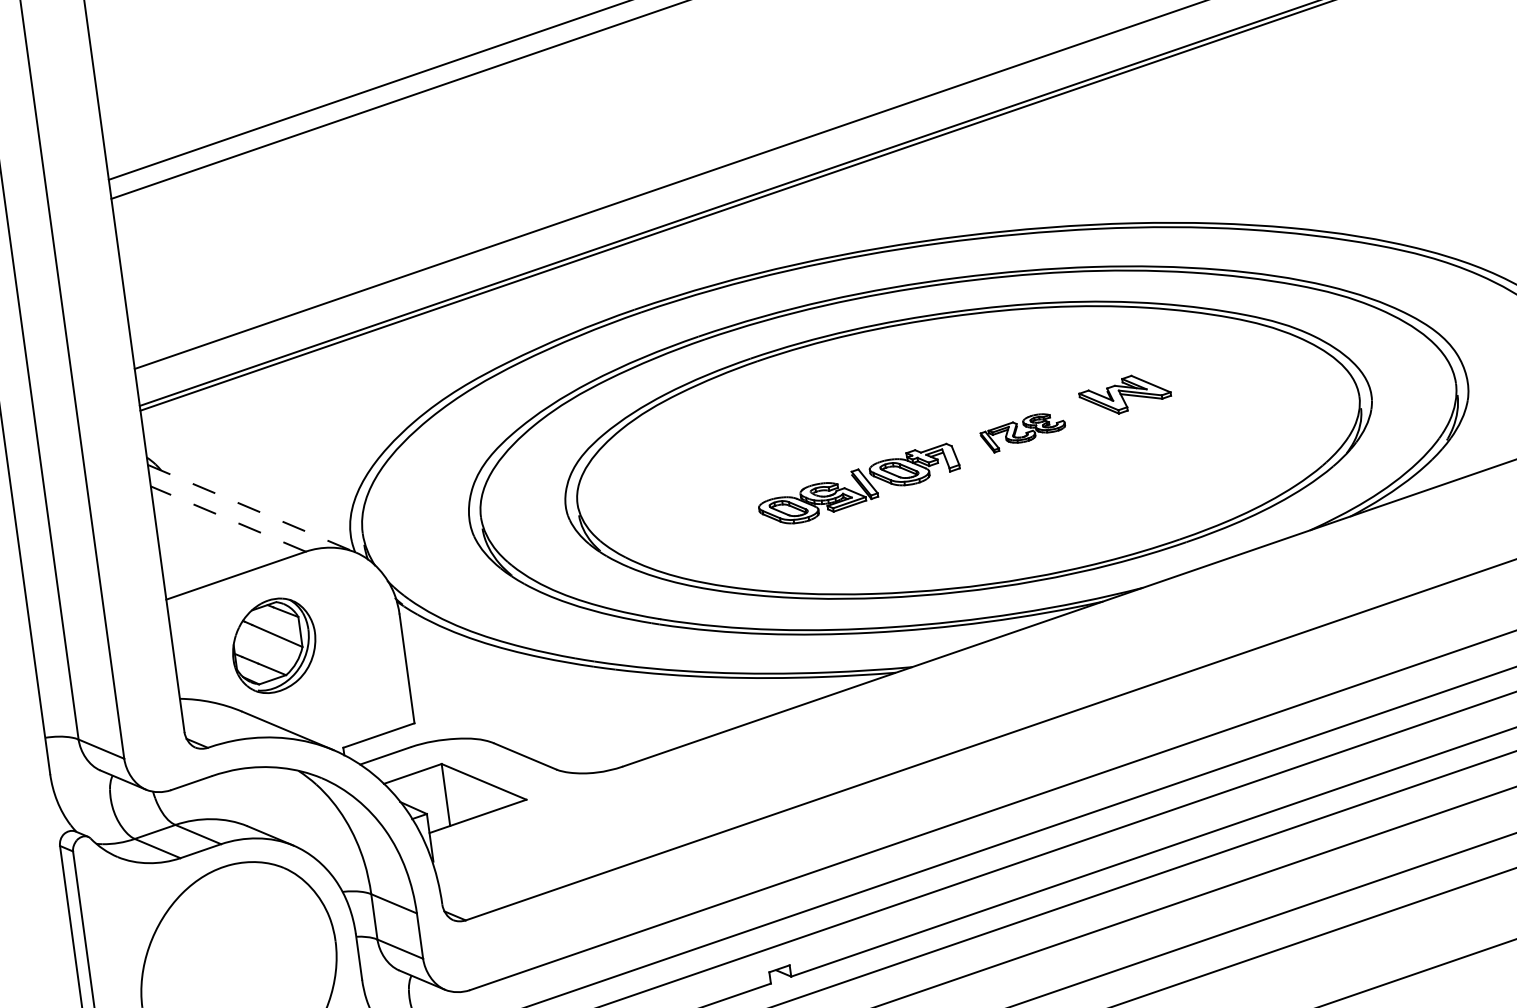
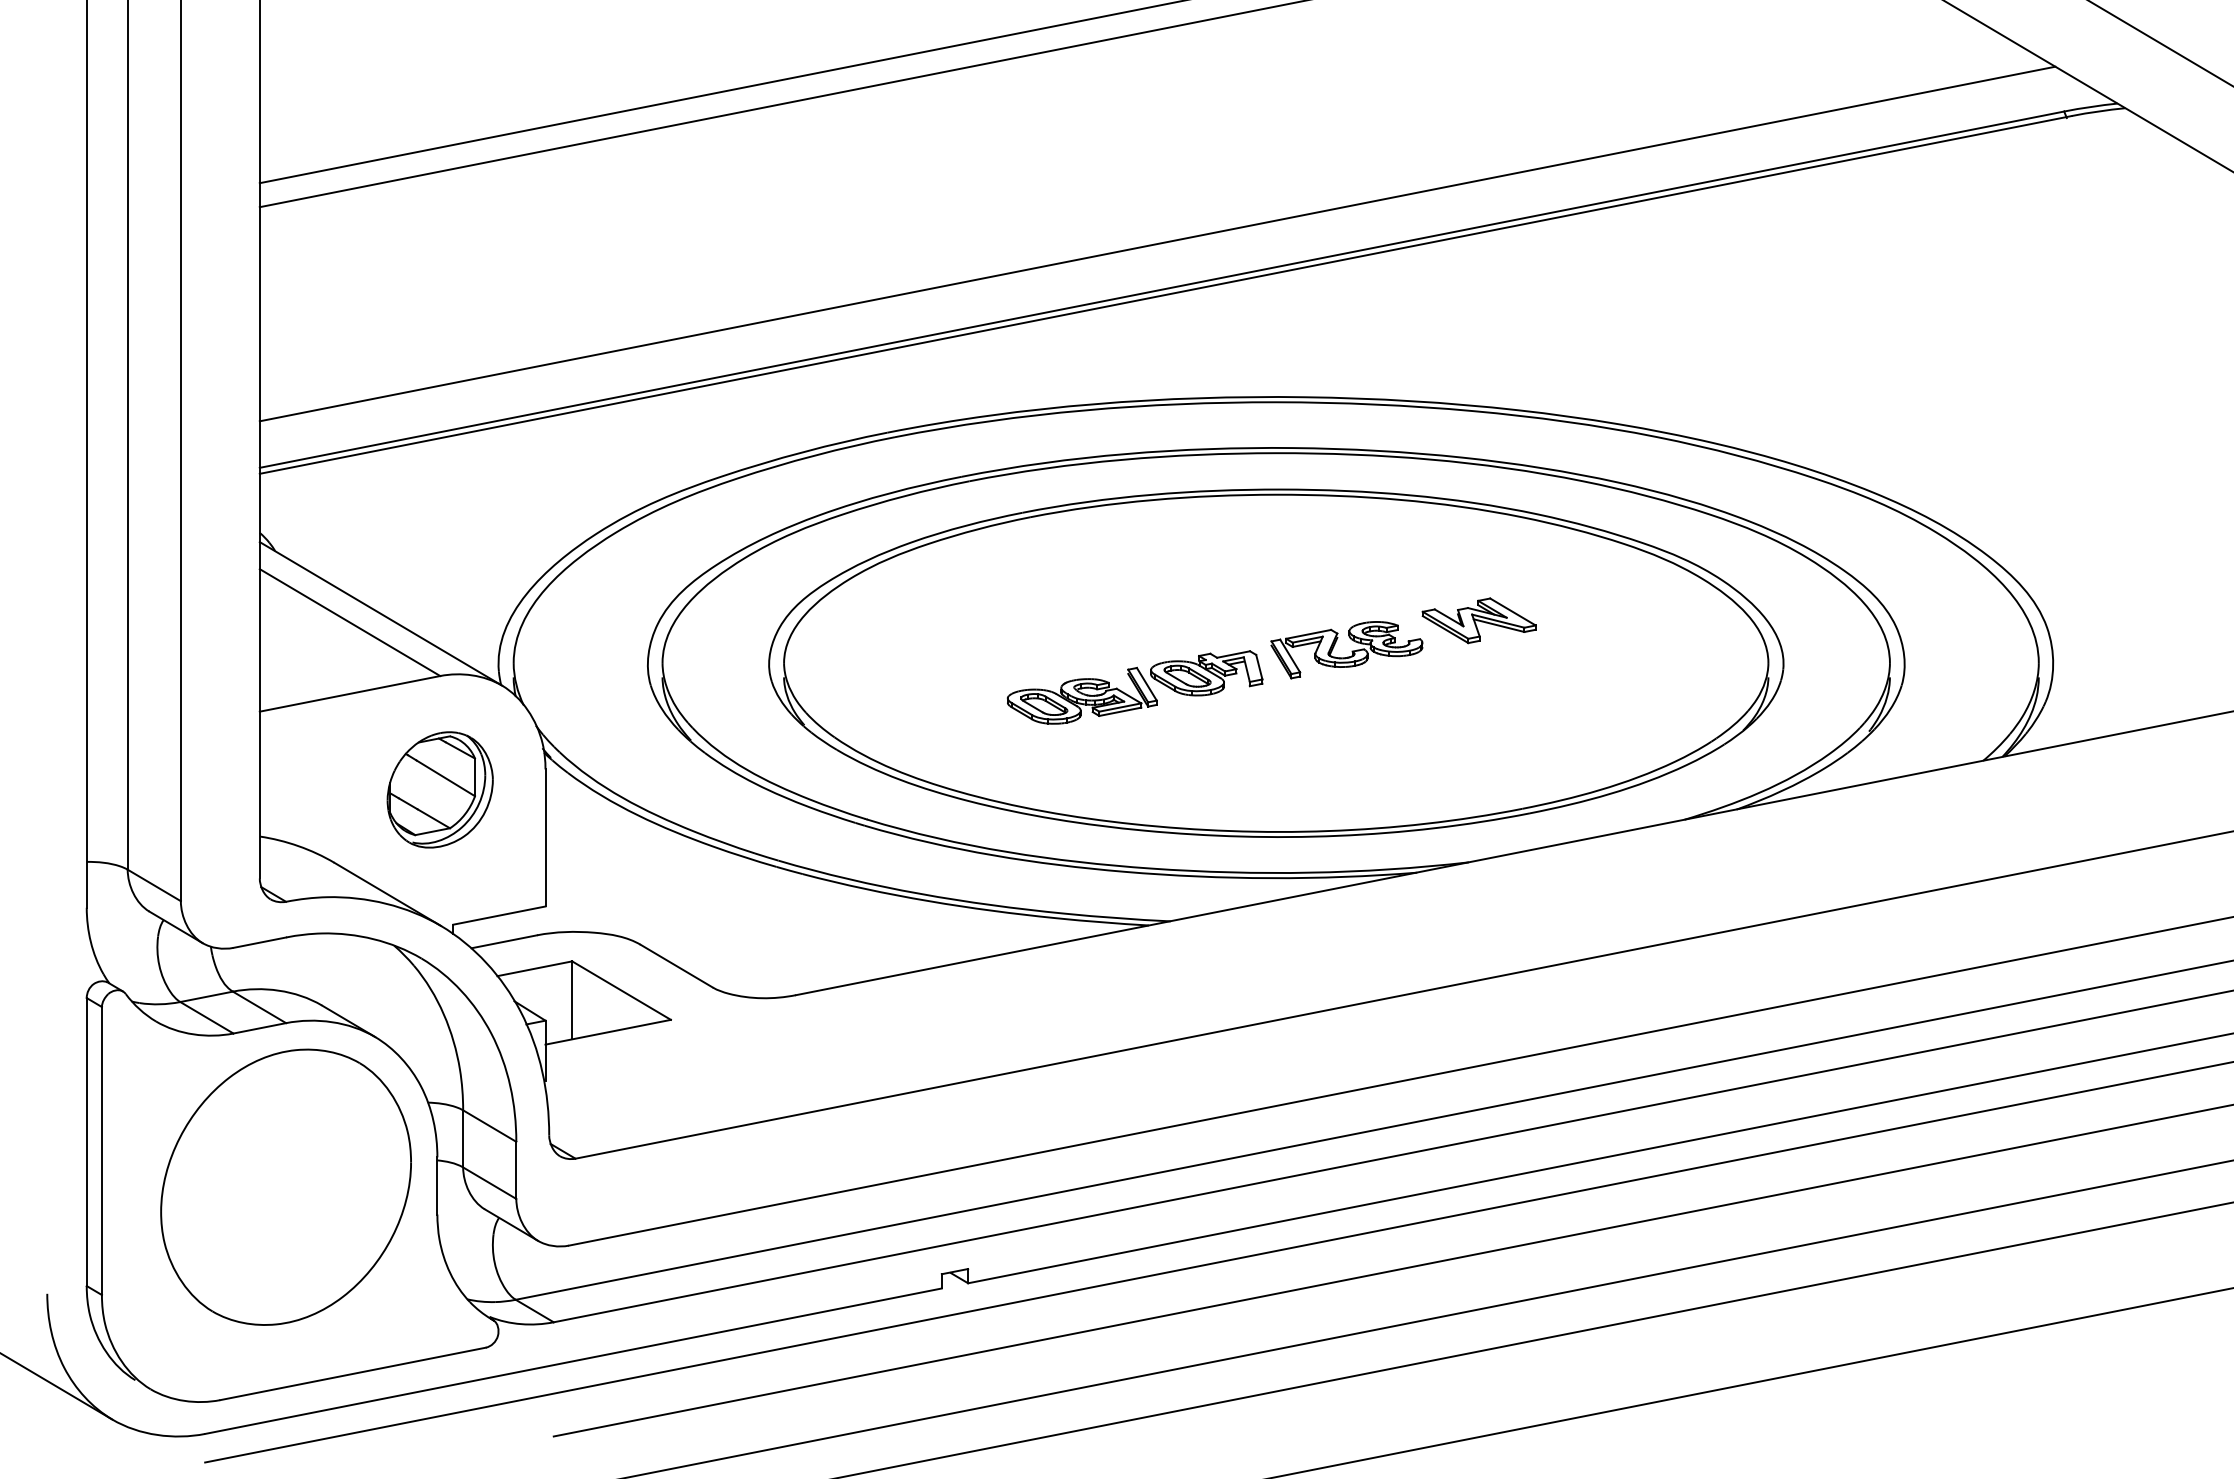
part: (1022, 432) -> (1346, 650), size x1.43
line: (252, 508) -> (381, 613), dashed -> solid
line: (228, 518) -> (350, 622), dashed -> solid
part: (273, 645) -> (439, 789), moved

